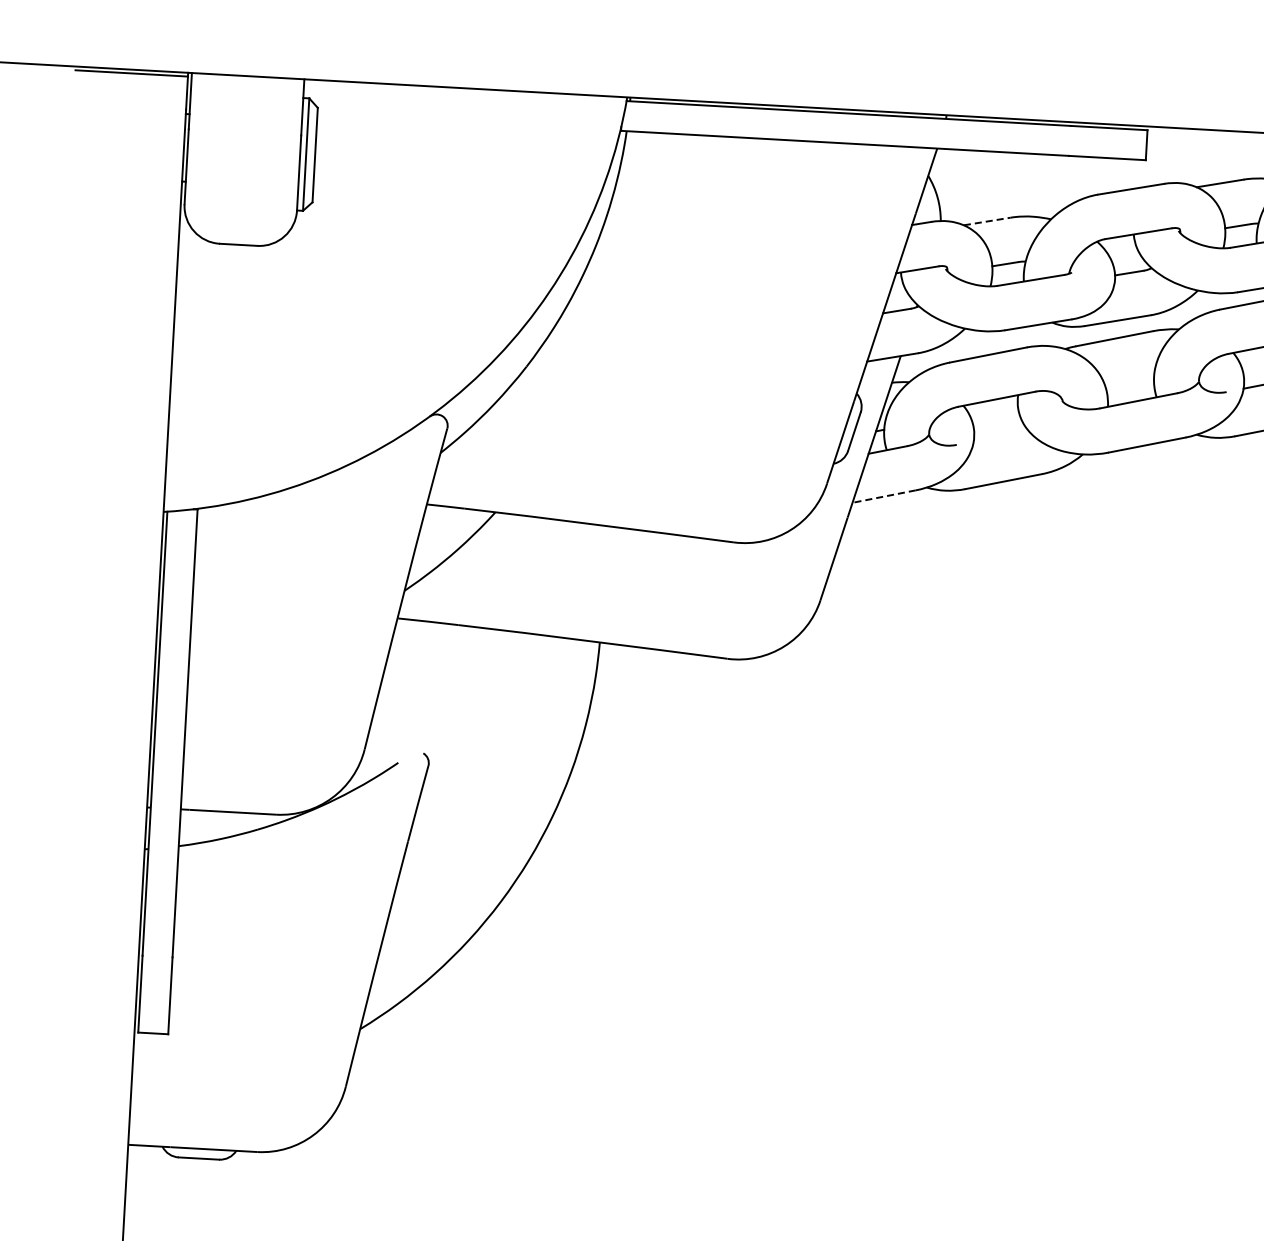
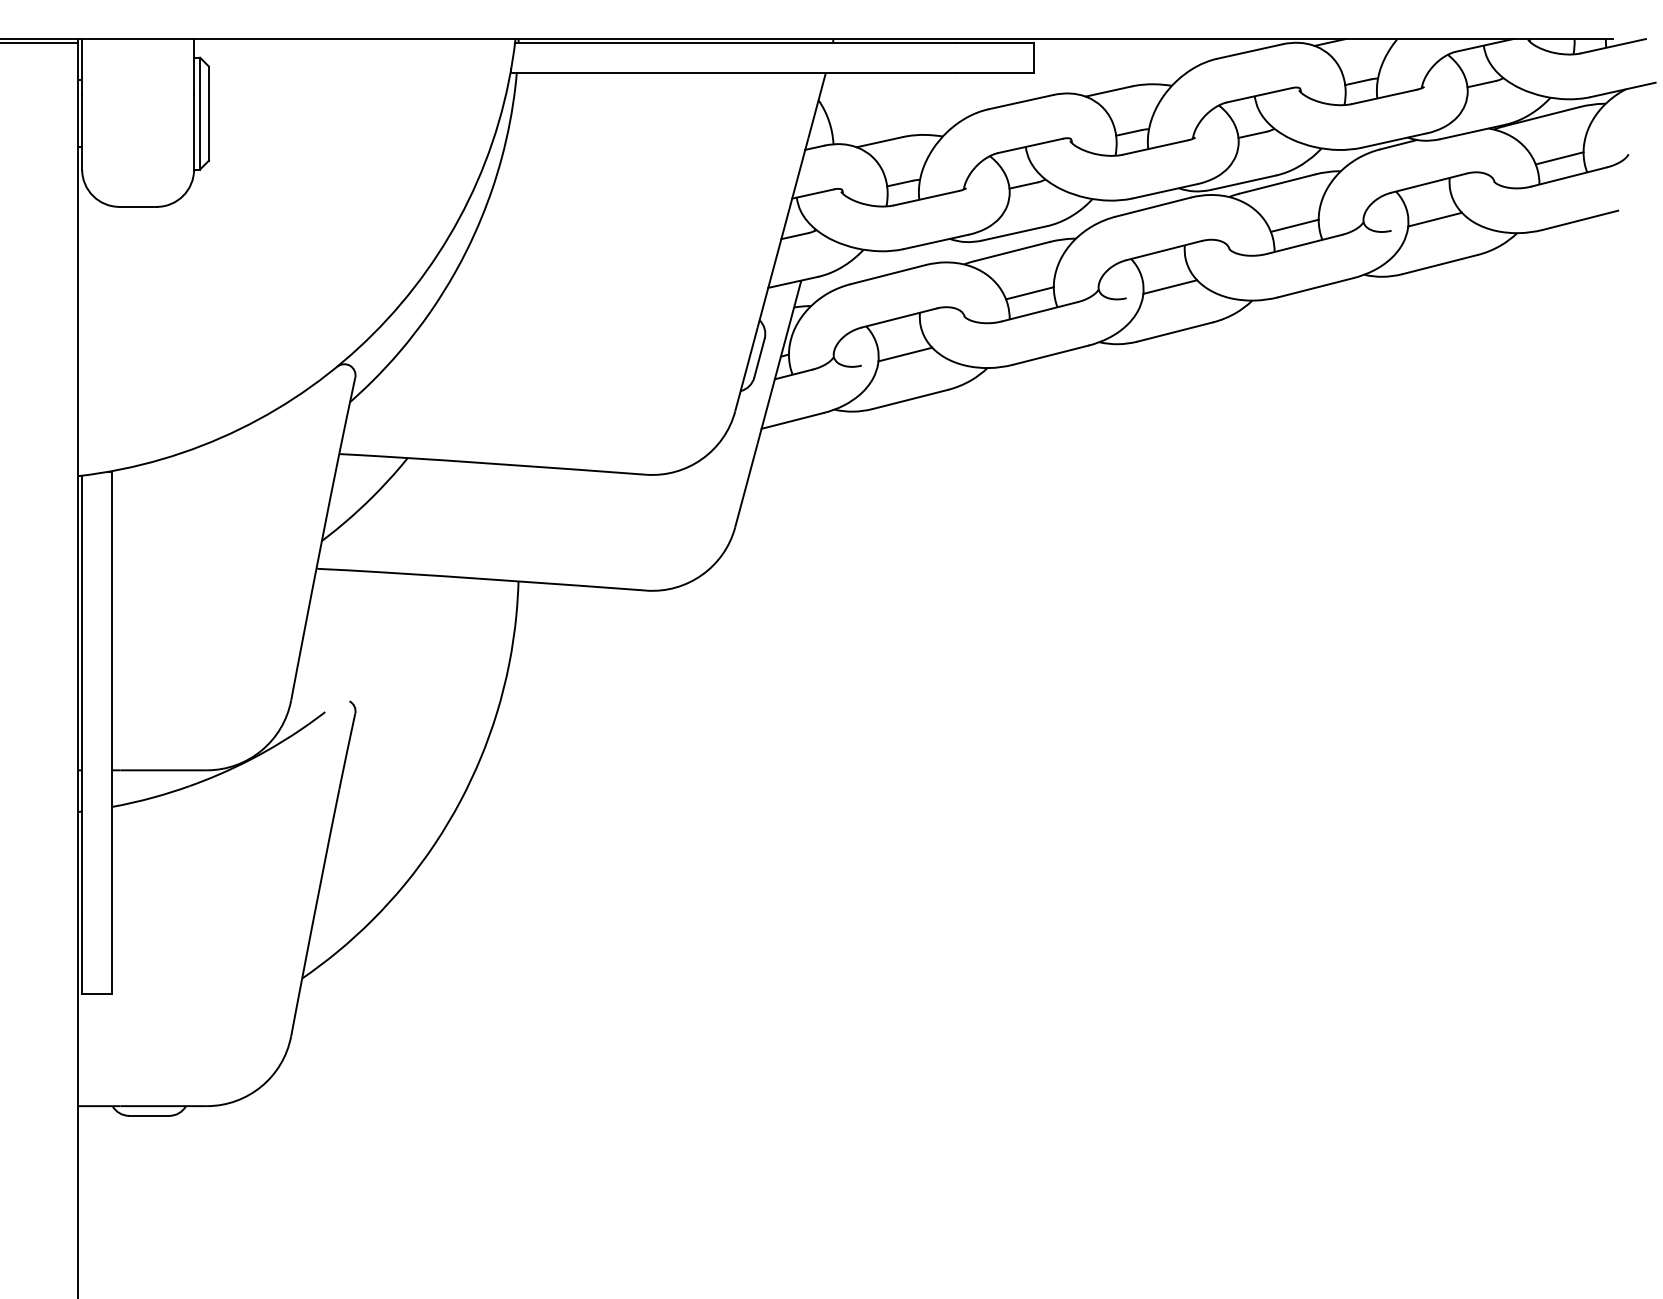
line: (987, 221) -> (879, 142), dashed -> solid
line: (1129, 381) -> (1029, 293), added
line: (1001, 436) -> (905, 354), added
line: (884, 496) -> (792, 420), dashed -> solid

